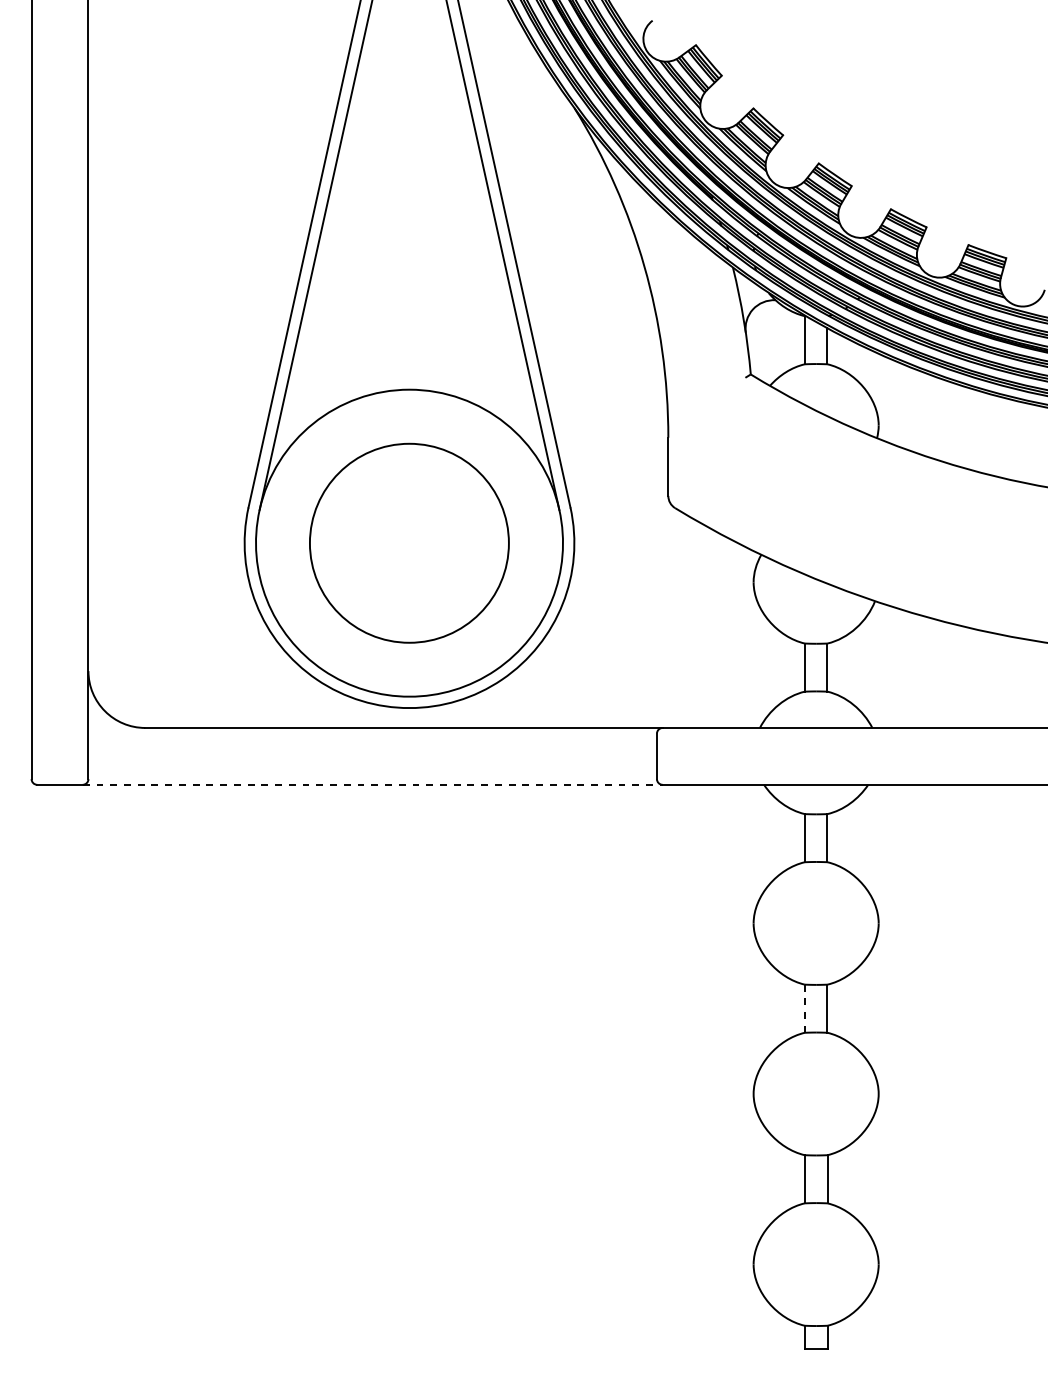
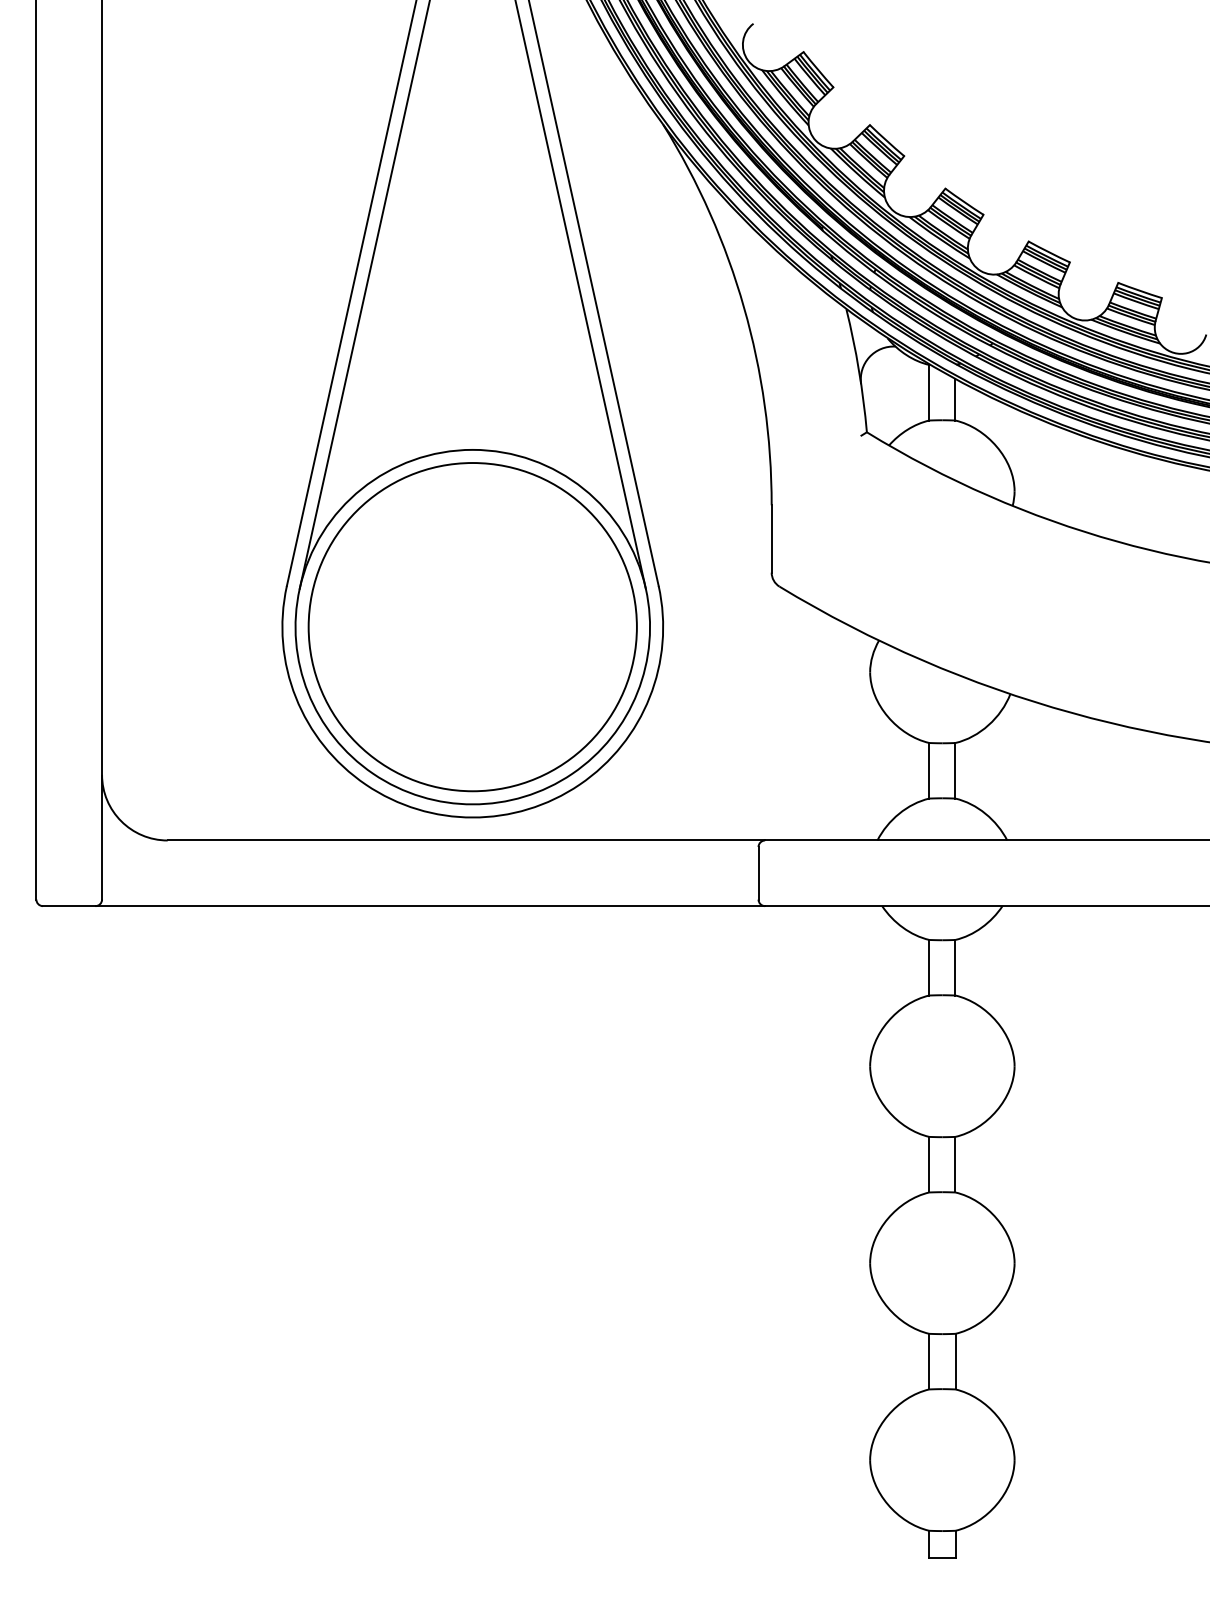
circle: (409, 543) -> (472, 627), size x1.43
line: (372, 785) -> (430, 906), dashed -> solid
line: (805, 1008) -> (929, 1164), dashed -> solid

